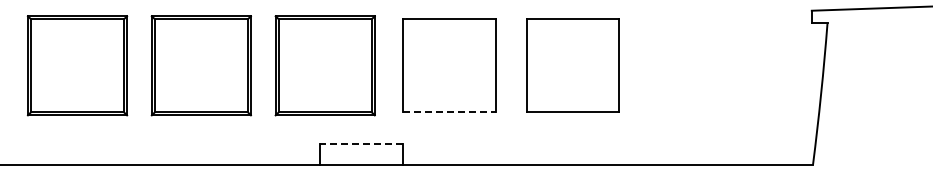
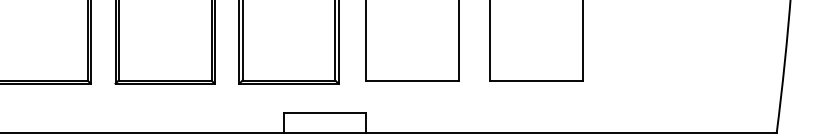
line: (449, 112) -> (413, 80), dashed -> solid
line: (360, 144) -> (324, 112), dashed -> solid

